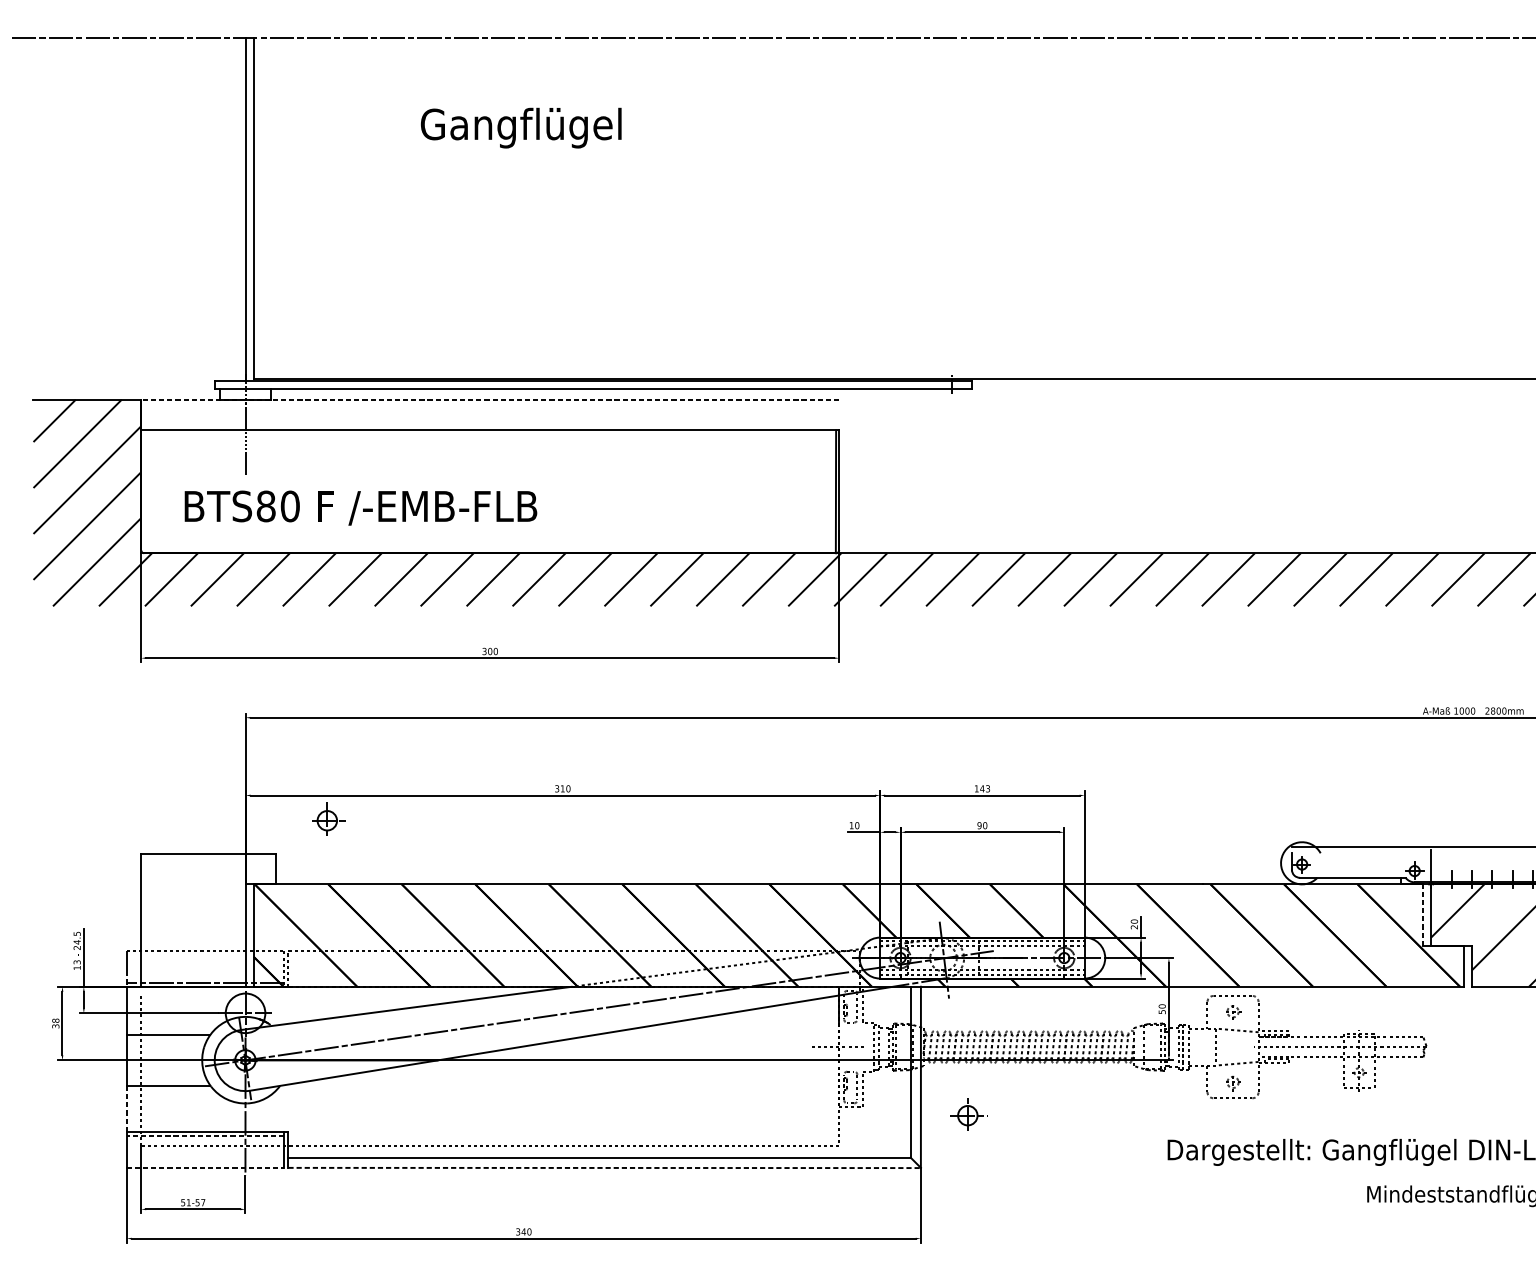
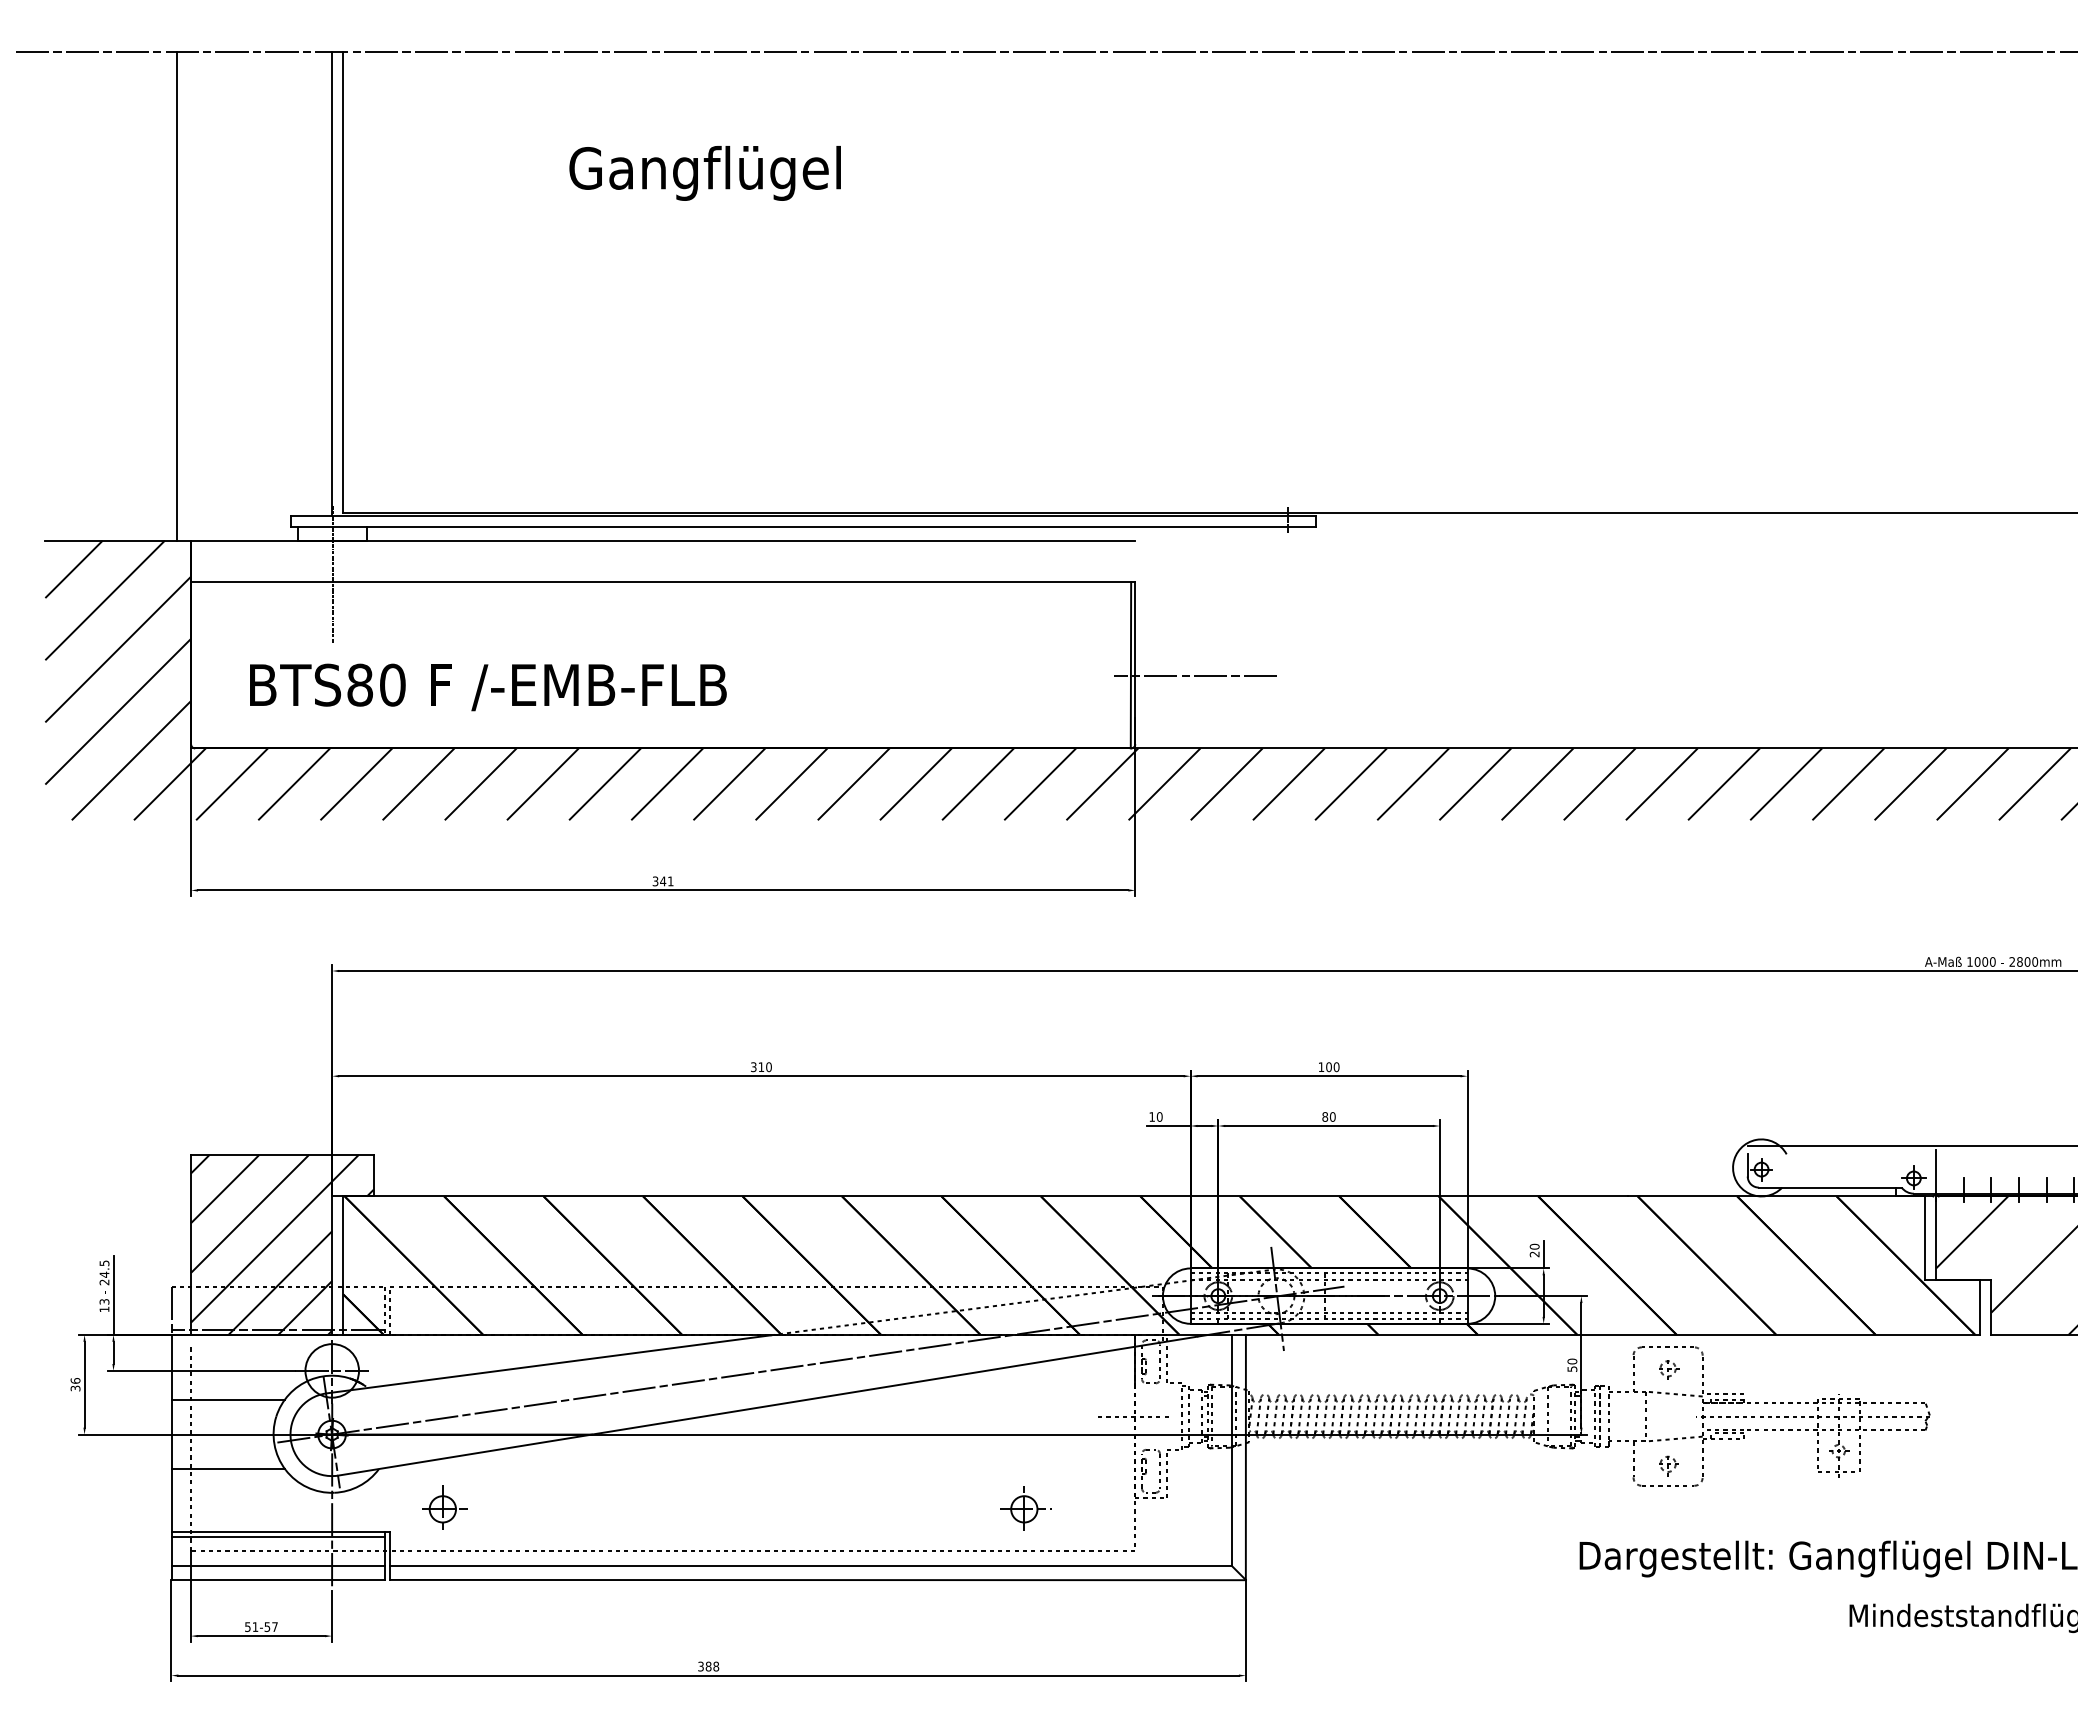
line: (131, 218) -> (177, 295), added
line: (489, 399) -> (662, 540), dashed -> solid
line: (883, 500) -> (1195, 676), added
text: (492, 651) -> (666, 881), 300 -> 341
text: (984, 789) -> (1332, 1067), 143 -> 100
part: (328, 819) -> (444, 1507), moved
text: (979, 825) -> (1325, 1116), 90 -> 80
line: (1422, 914) -> (1924, 1237), dashed -> solid
hatch: (208, 919) -> (281, 1244), added
text: (55, 1020) -> (75, 1380), 38 -> 36
line: (126, 1109) -> (171, 1500), dashed -> solid
part: (968, 1115) -> (1025, 1508), moved
line: (205, 1136) -> (278, 1537), dashed -> solid
line: (205, 1157) -> (277, 1566), added
line: (205, 1167) -> (278, 1579), dashed -> solid
line: (605, 1168) -> (818, 1580), dashed -> solid
text: (526, 1231) -> (712, 1666), 340 -> 388

